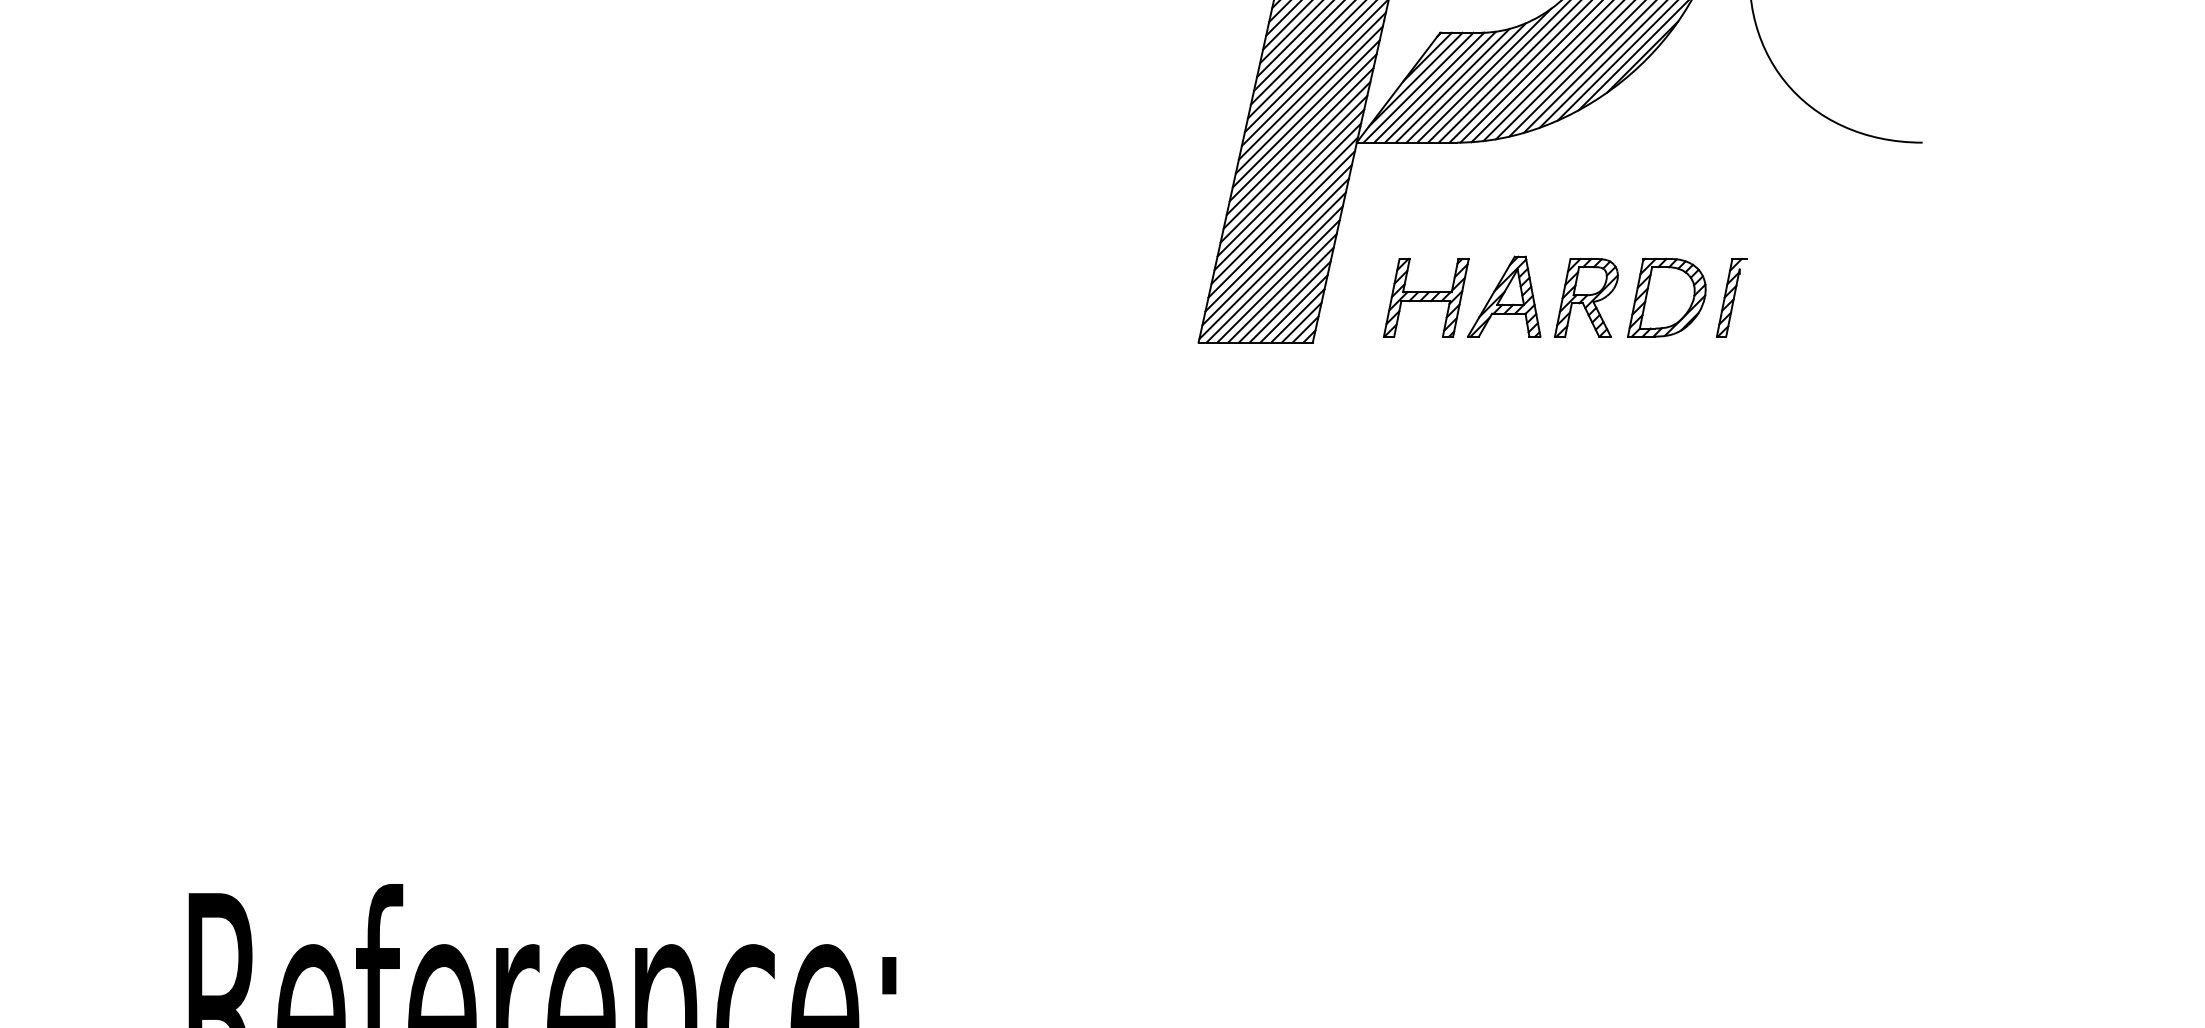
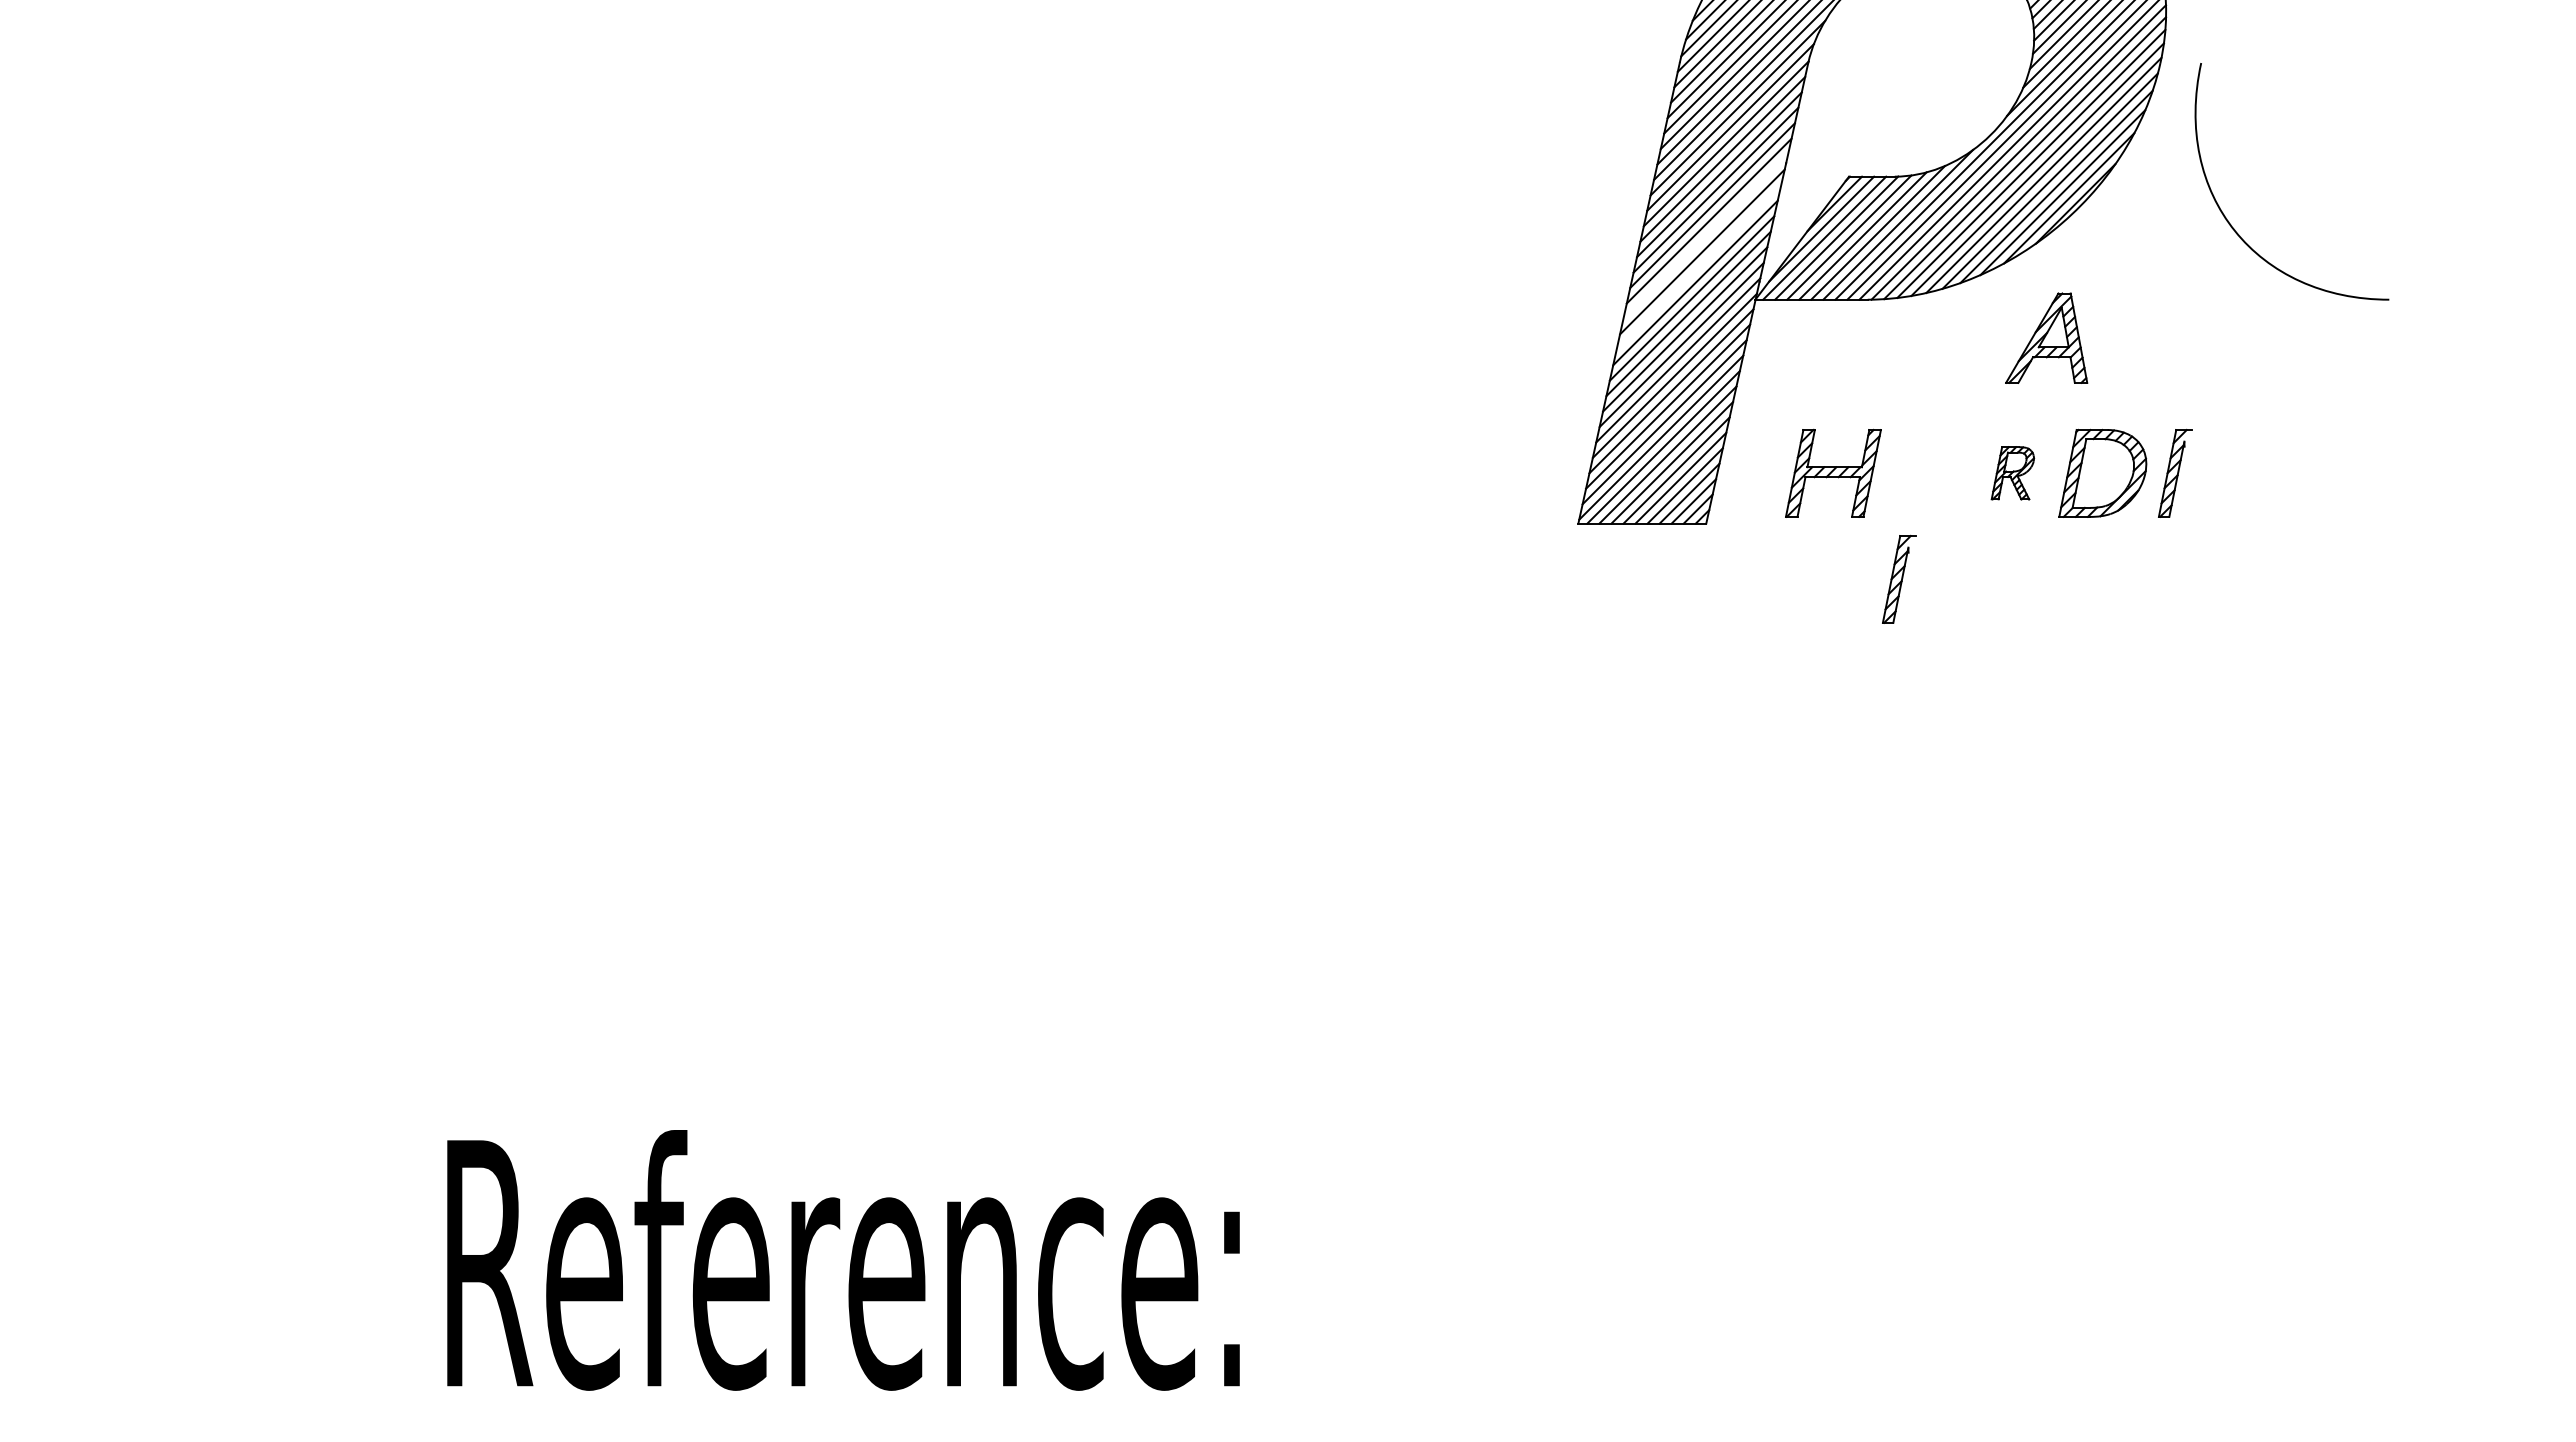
line: (1312, 86) -> (1705, 236), removed
line: (1305, 113) -> (1698, 267), removed
part: (1504, 296) -> (2046, 337), moved
part: (1586, 296) -> (2012, 472), size x0.6
part: (1485, 391) -> (1899, 578), added

